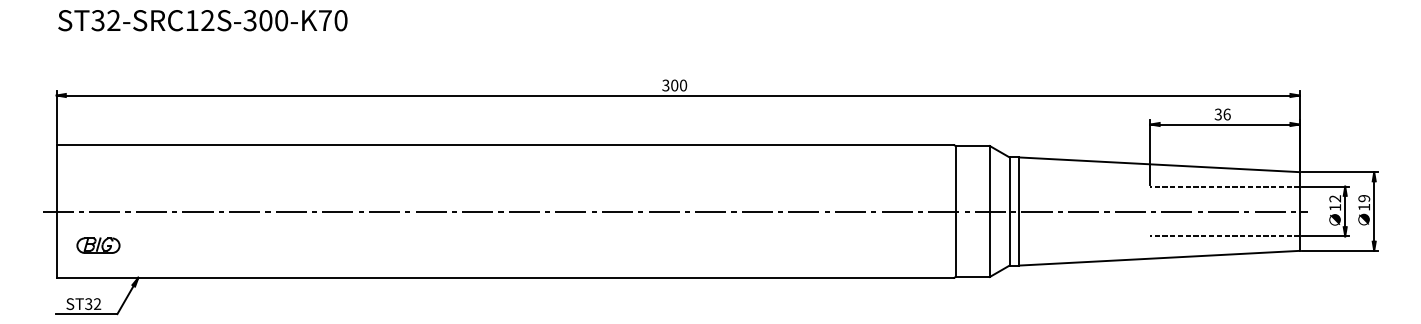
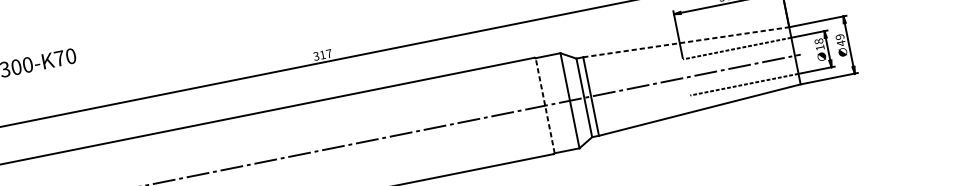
text: (679, 85) -> (326, 54), 300 -> 317
line: (1159, 164) -> (686, 42), solid -> dashed
text: (1335, 198) -> (819, 41), 12 -> 18
text: (1363, 207) -> (840, 43), 19 -> 49
line: (955, 211) -> (545, 105), solid -> dashed

